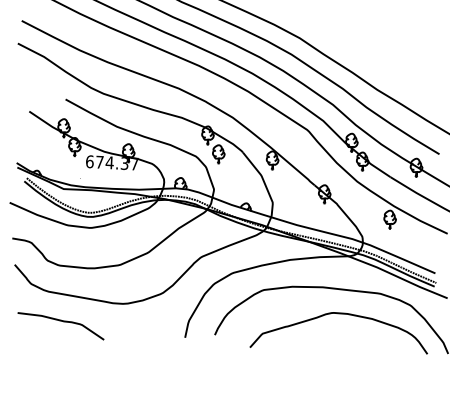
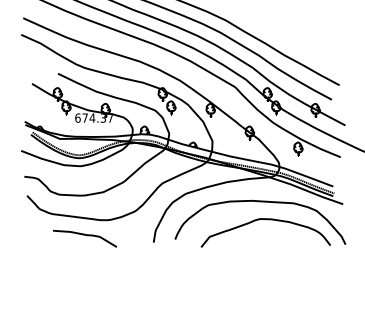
curve: (64, 323) -> (87, 236), moved

